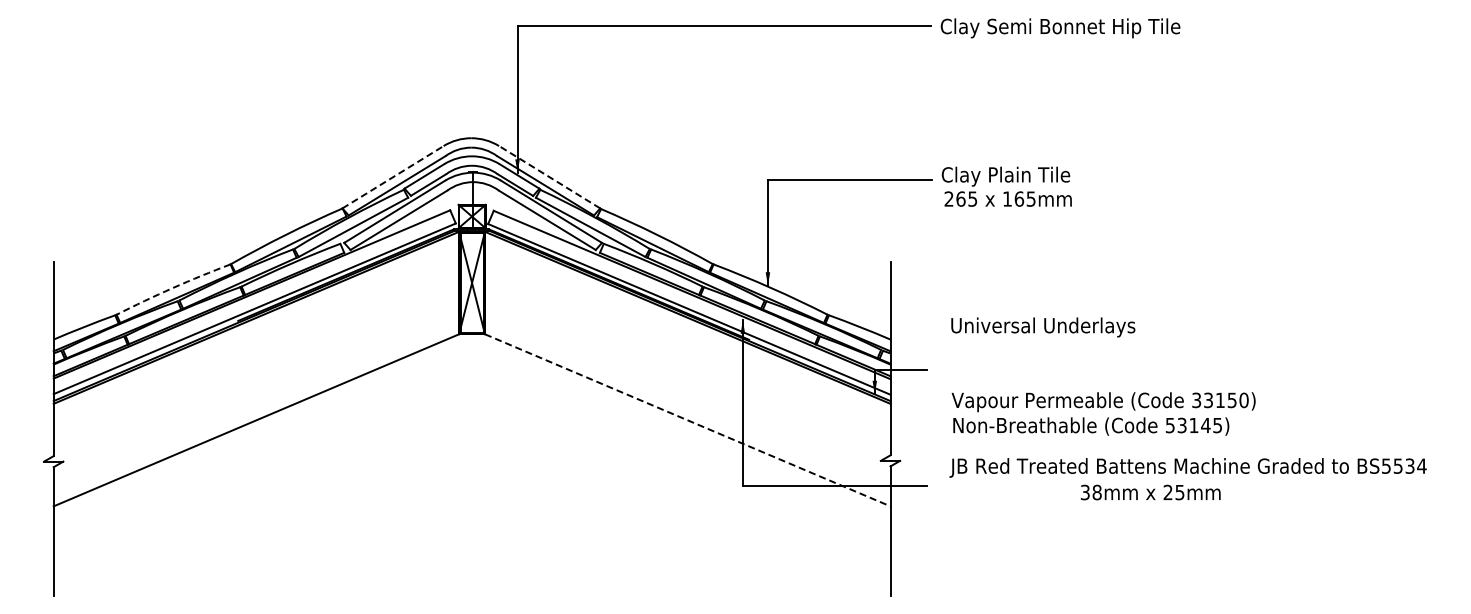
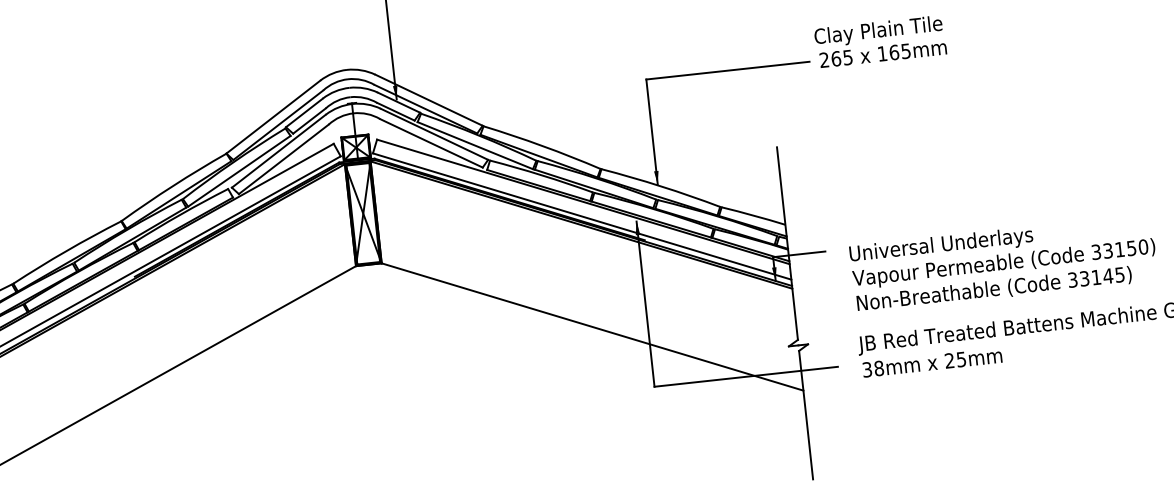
line: (393, 176) -> (273, 116), dashed -> solid
line: (549, 176) -> (428, 99), dashed -> solid
text: (1006, 186) -> (880, 41), moved
arc: (172, 288) -> (66, 251), dashed -> solid
text: (1043, 327) -> (941, 245), moved
line: (688, 420) -> (593, 327), dashed -> solid
text: (1170, 424) -> (1072, 278), 53145) -> 33145)
text: (1150, 492) -> (932, 362), moved

